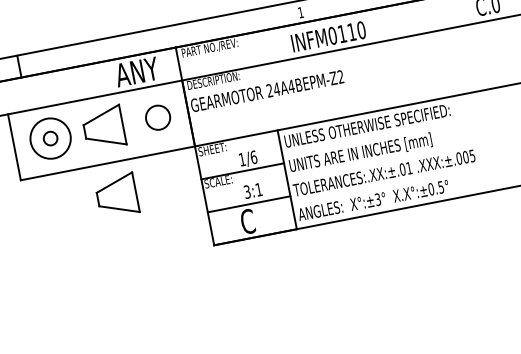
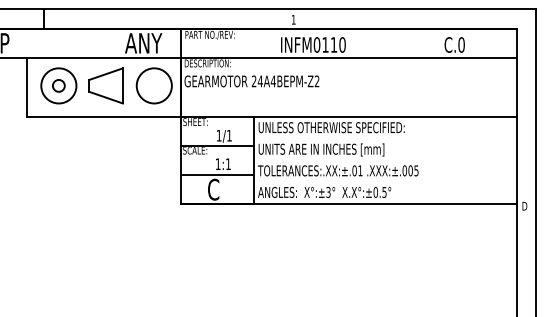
circle: (157, 117) -> (153, 85), size x1.67
text: (253, 157) -> (229, 135), 1/6 -> 1/1
text: (246, 192) -> (217, 164), 3:1 -> 1:1
part: (116, 195) -> (105, 145), removed

